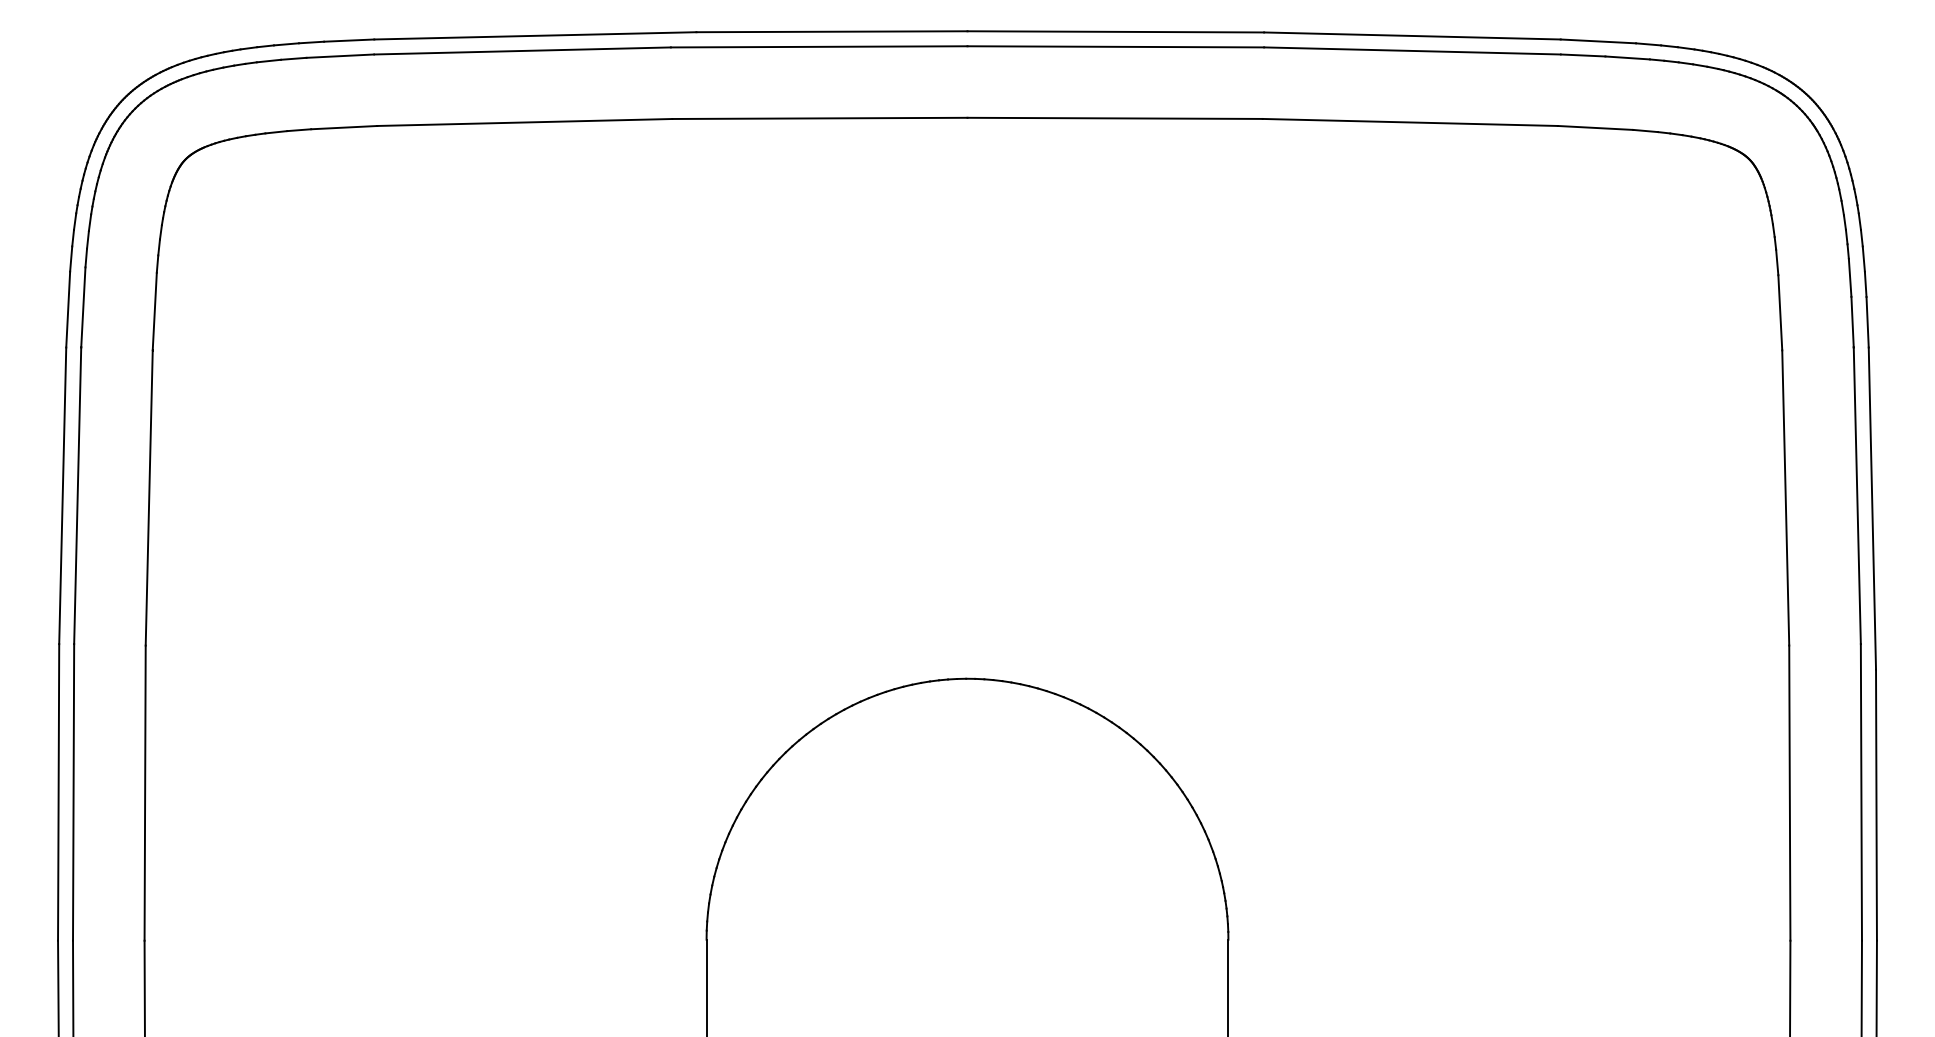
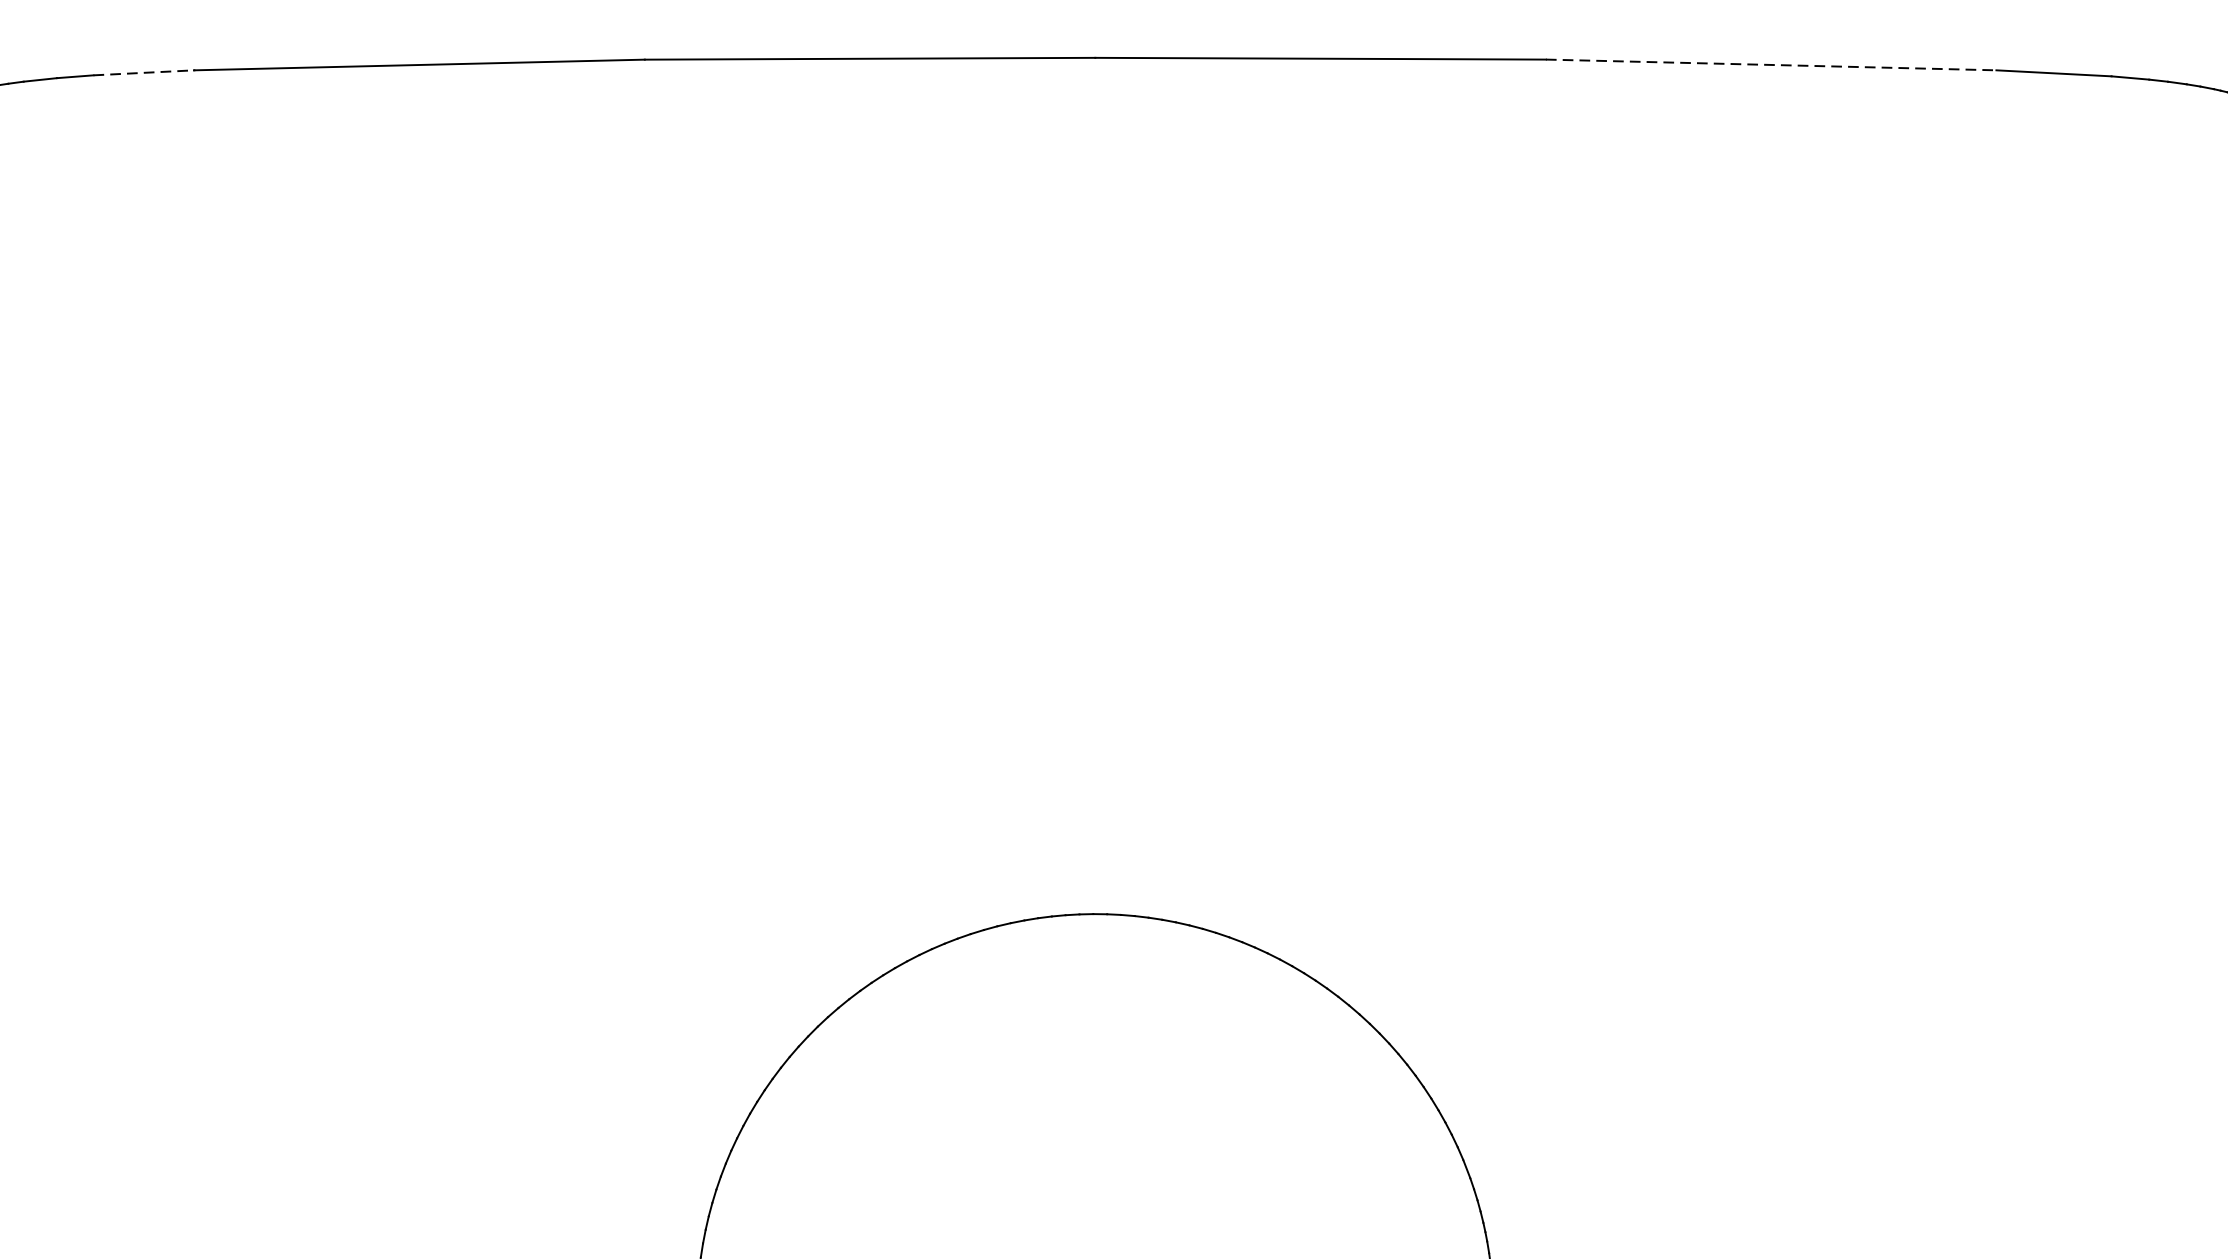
line: (1410, 122) -> (1771, 65), solid -> dashed
line: (344, 127) -> (144, 72), solid -> dashed

